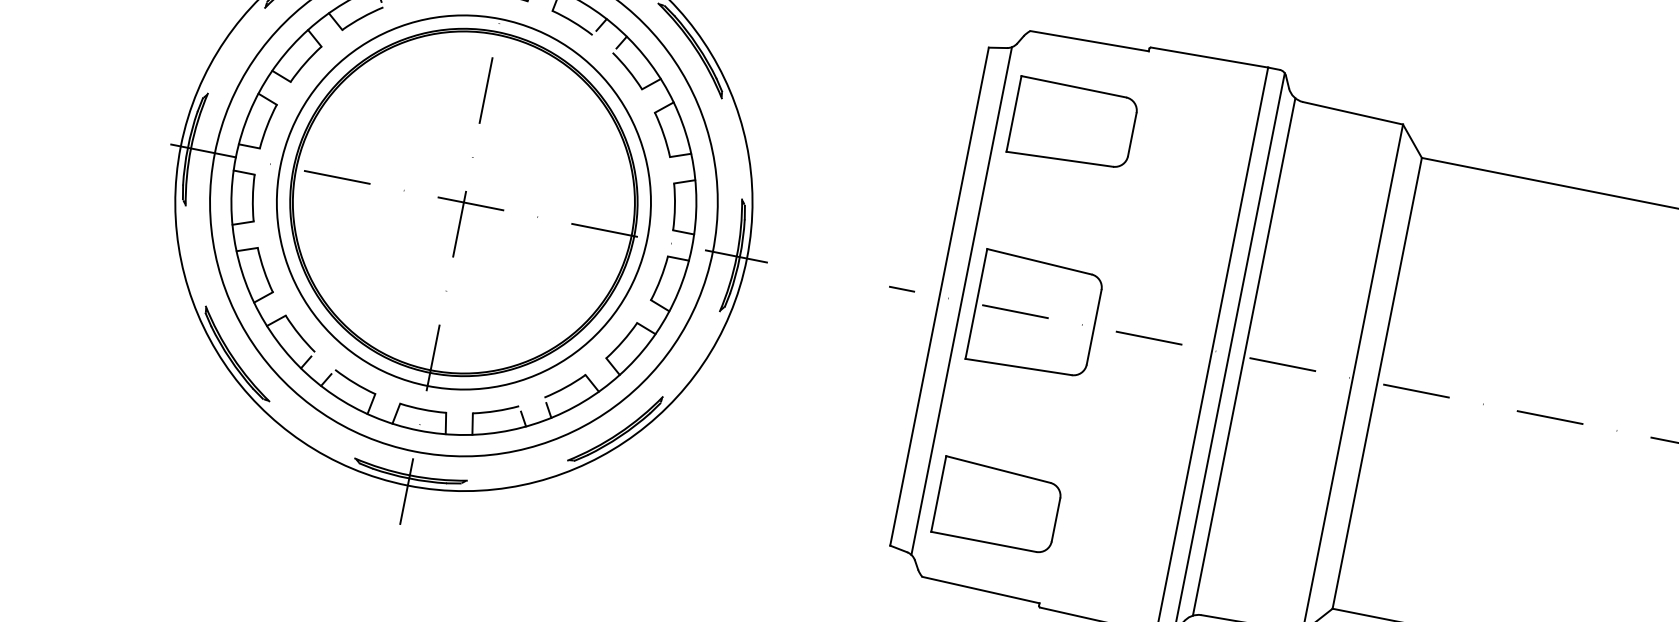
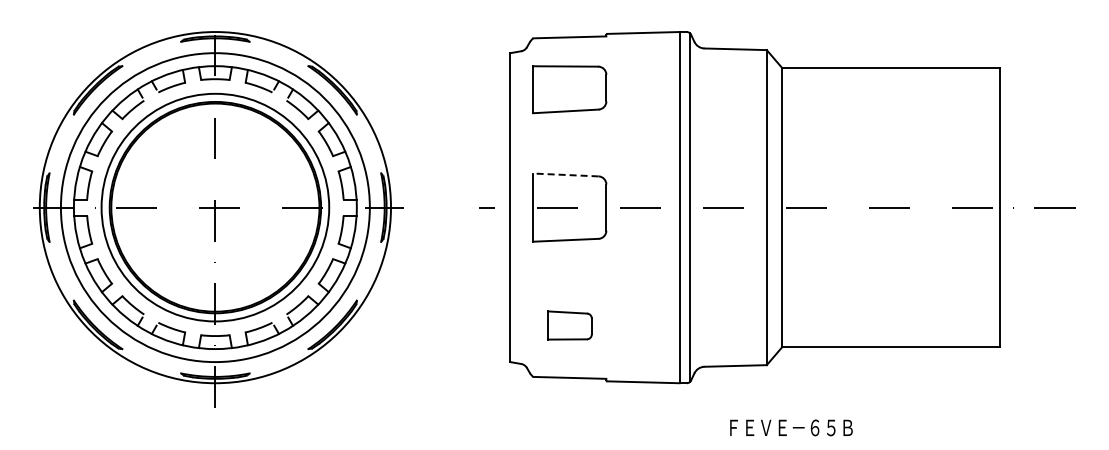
line: (1038, 260) -> (565, 174), solid -> dashed
line: (962, 300) -> (524, 207), removed
line: (1244, 356) -> (699, 207), removed
part: (997, 505) -> (569, 325), size x0.6

